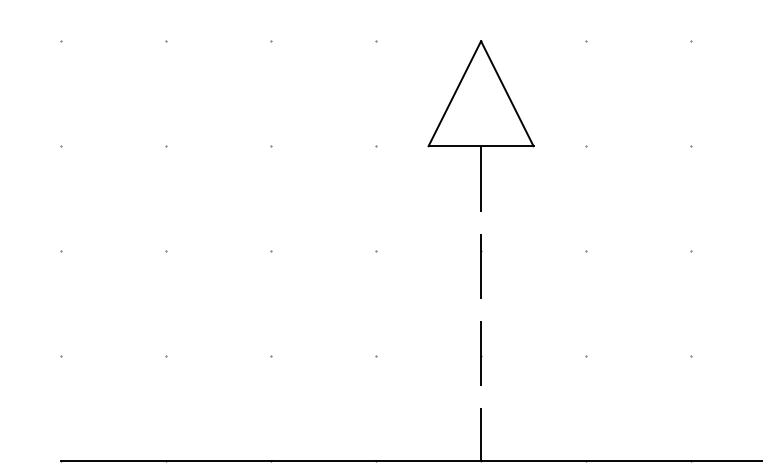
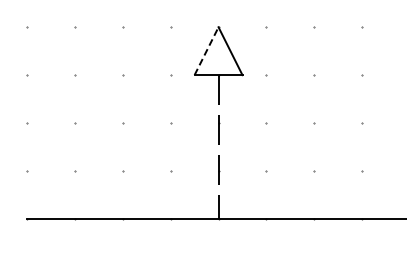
line: (454, 94) -> (206, 51), solid -> dashed

